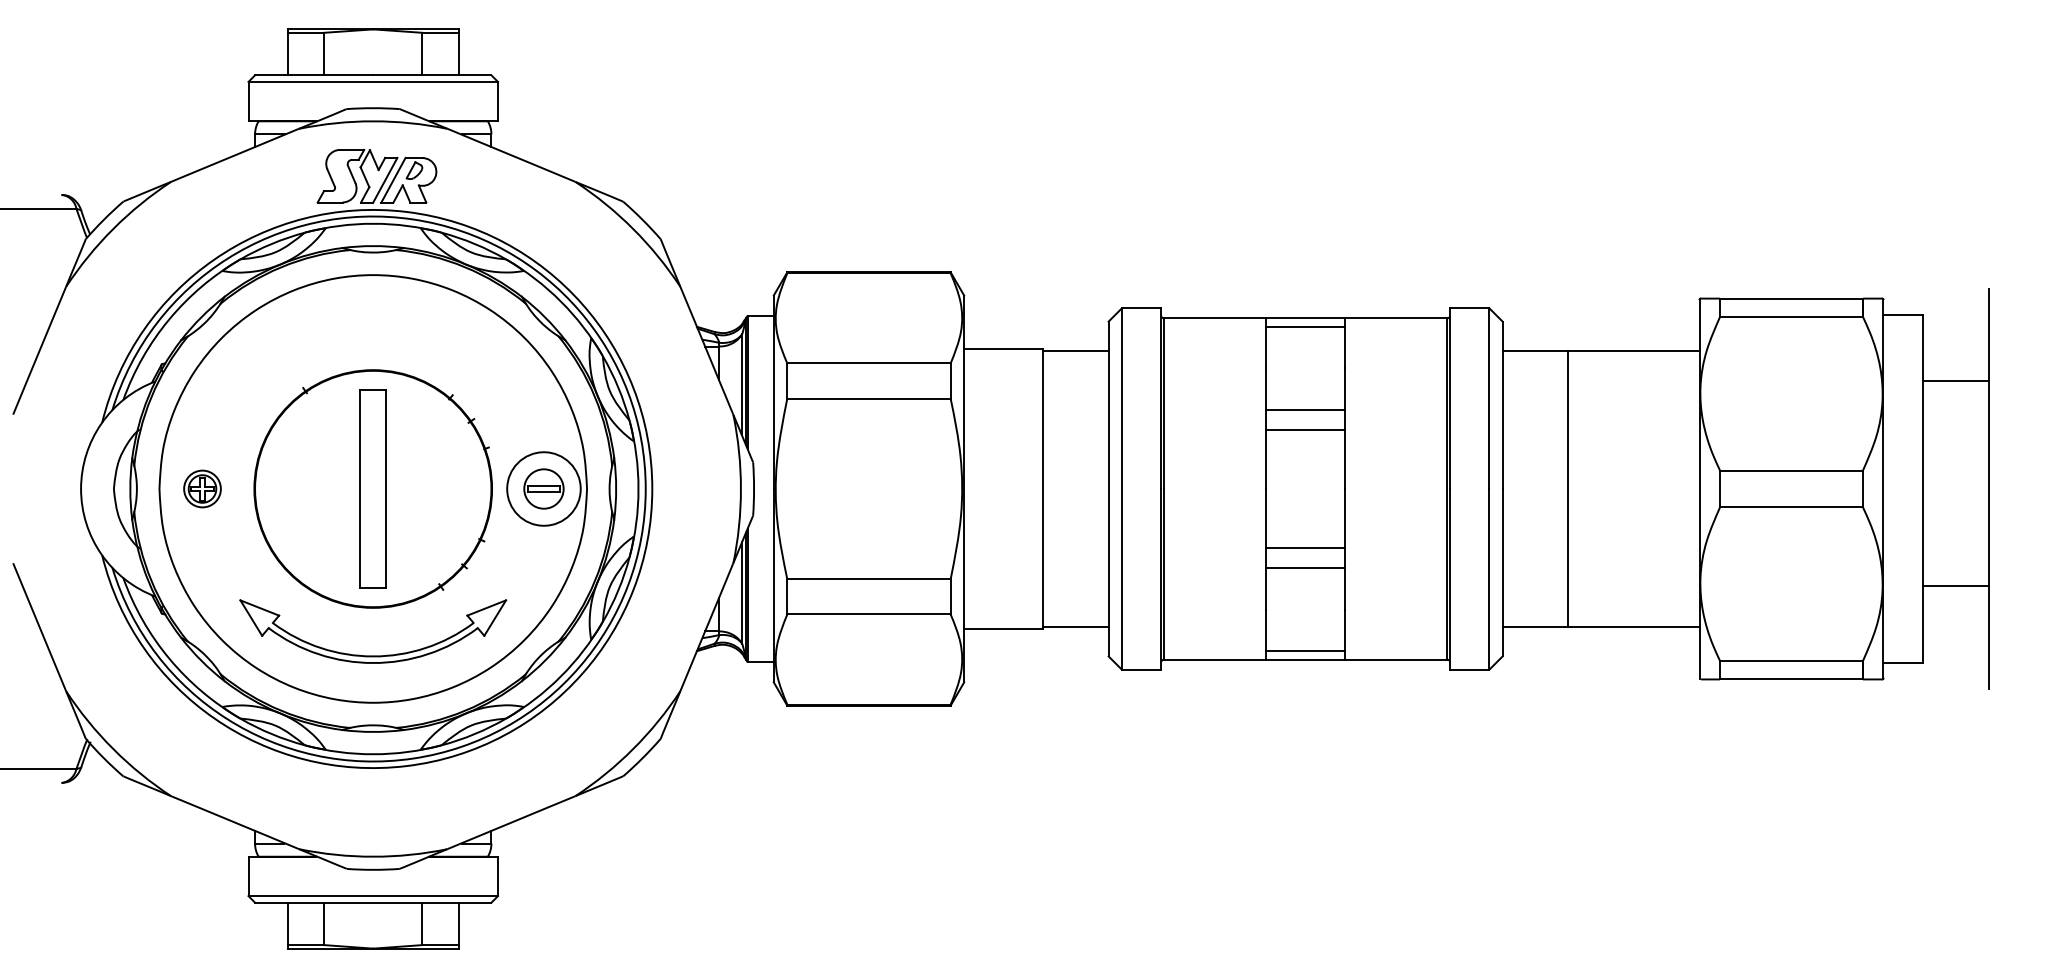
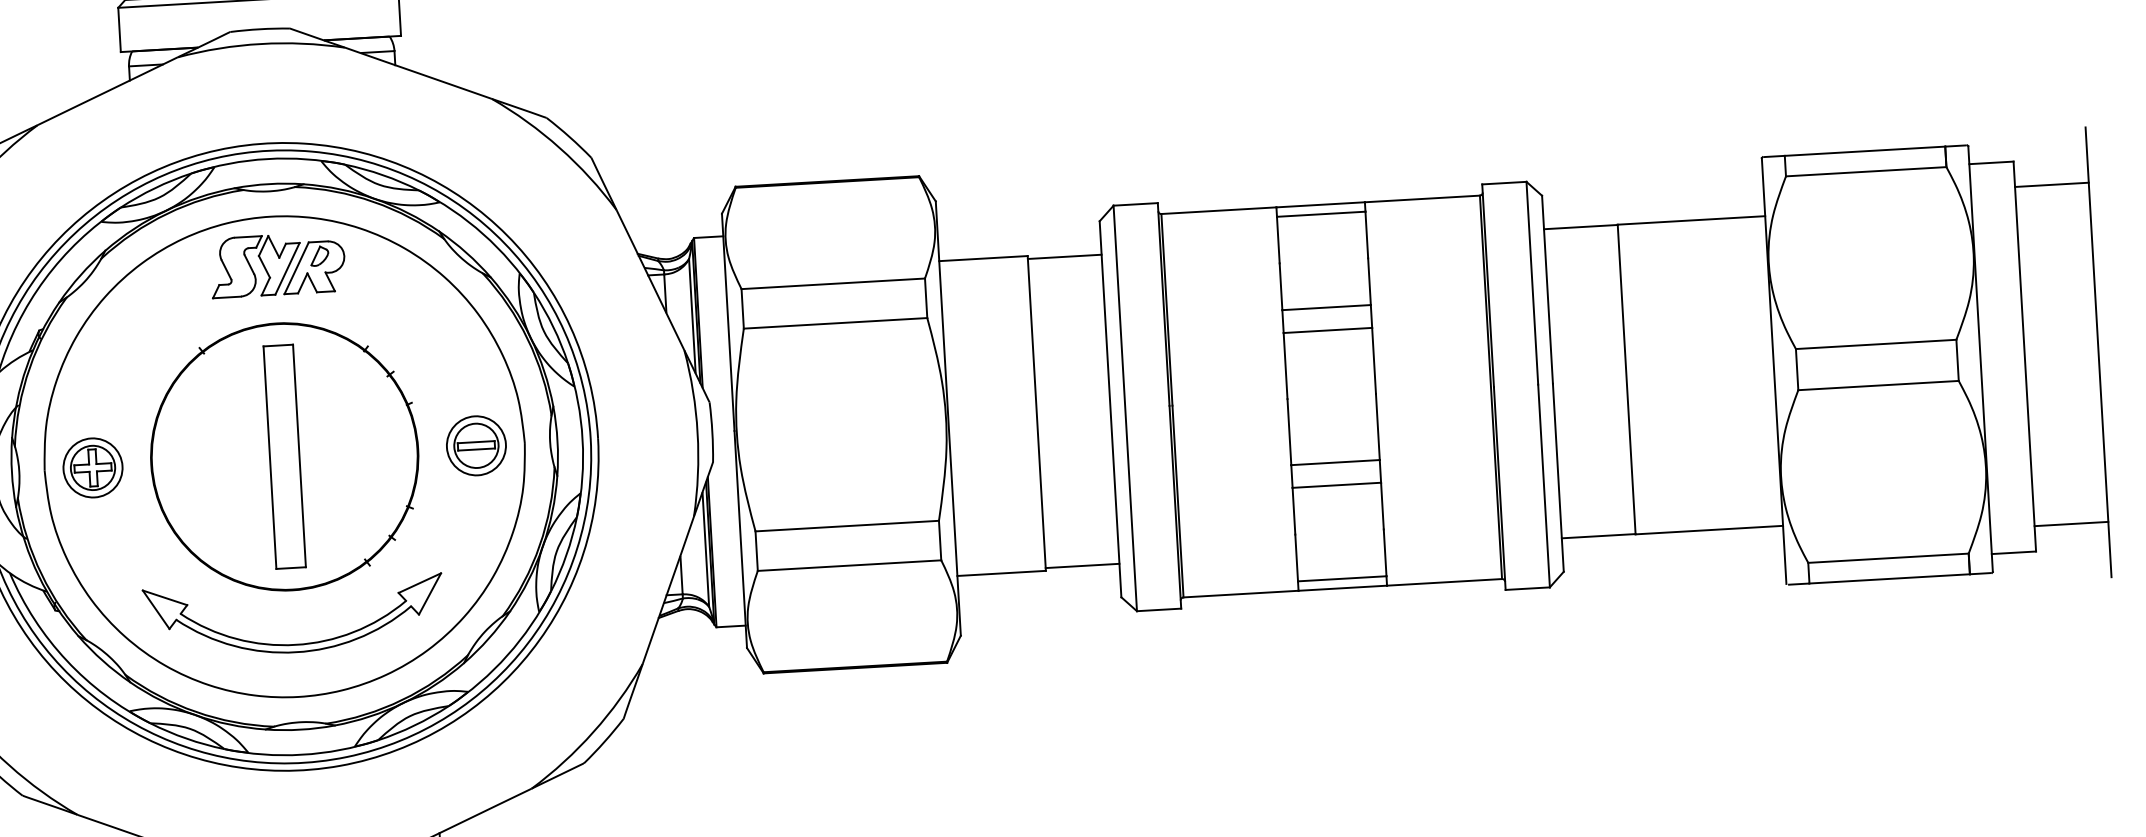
part: (376, 176) -> (277, 265), moved
line: (1955, 381) -> (2051, 185), moved
part: (202, 488) -> (92, 467), size x1.43
circle: (543, 488) -> (475, 445), size x0.71
line: (1955, 586) -> (2071, 524), moved

